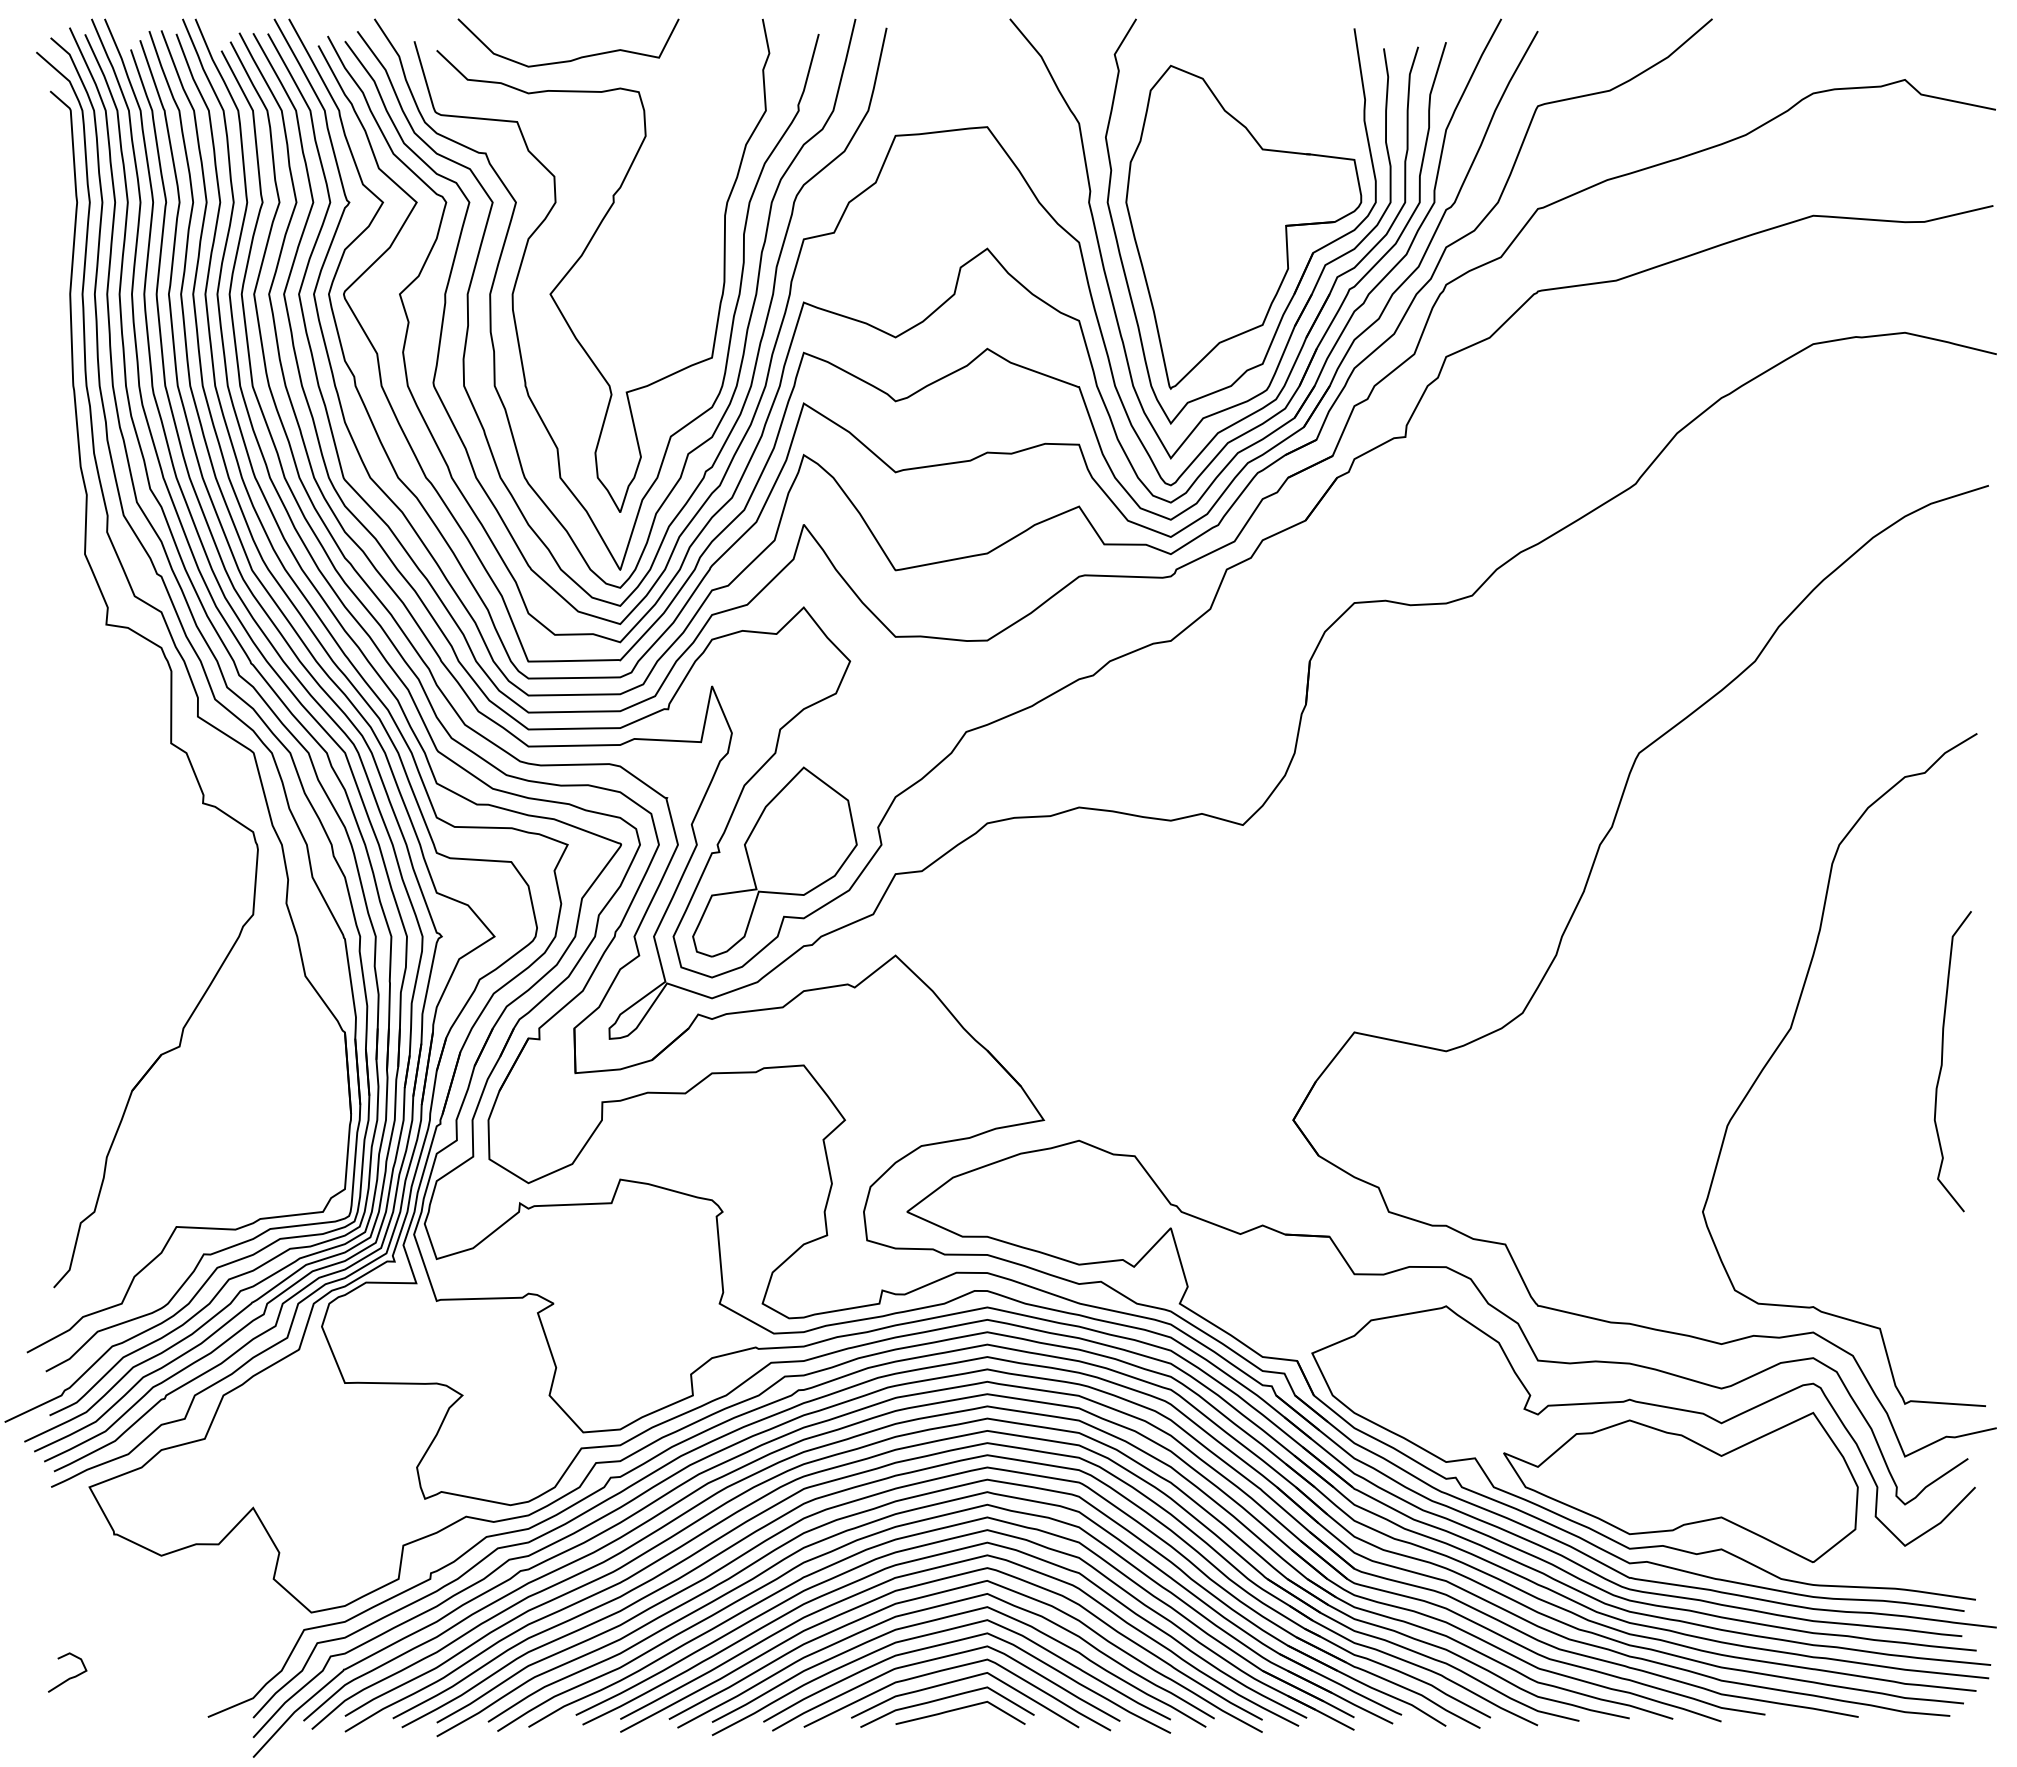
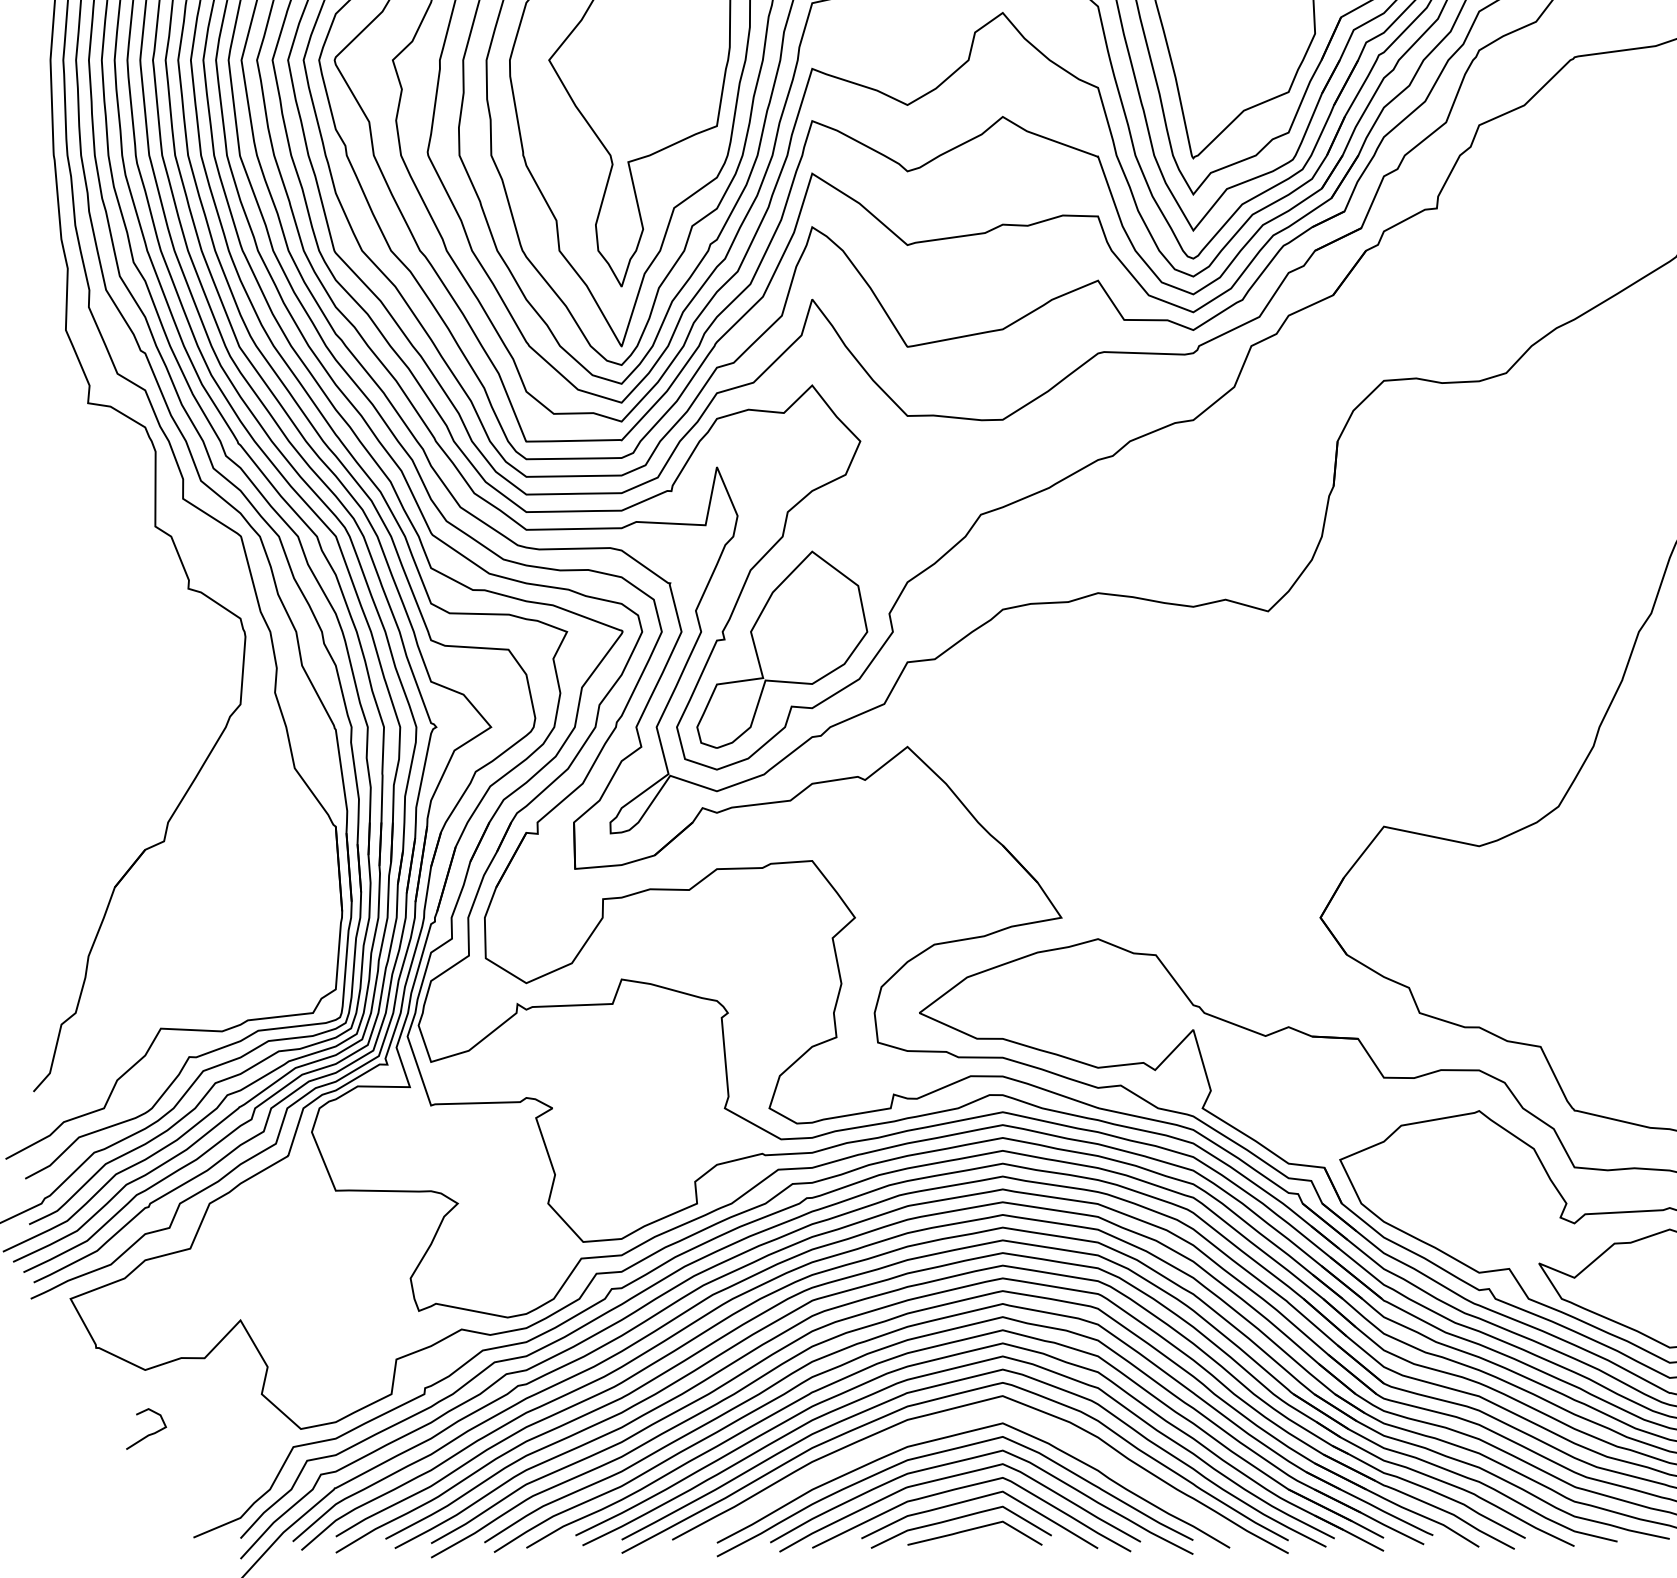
curve: (933, 1608) -> (946, 1424), removed
curve: (69, 1677) -> (148, 1434), moved

